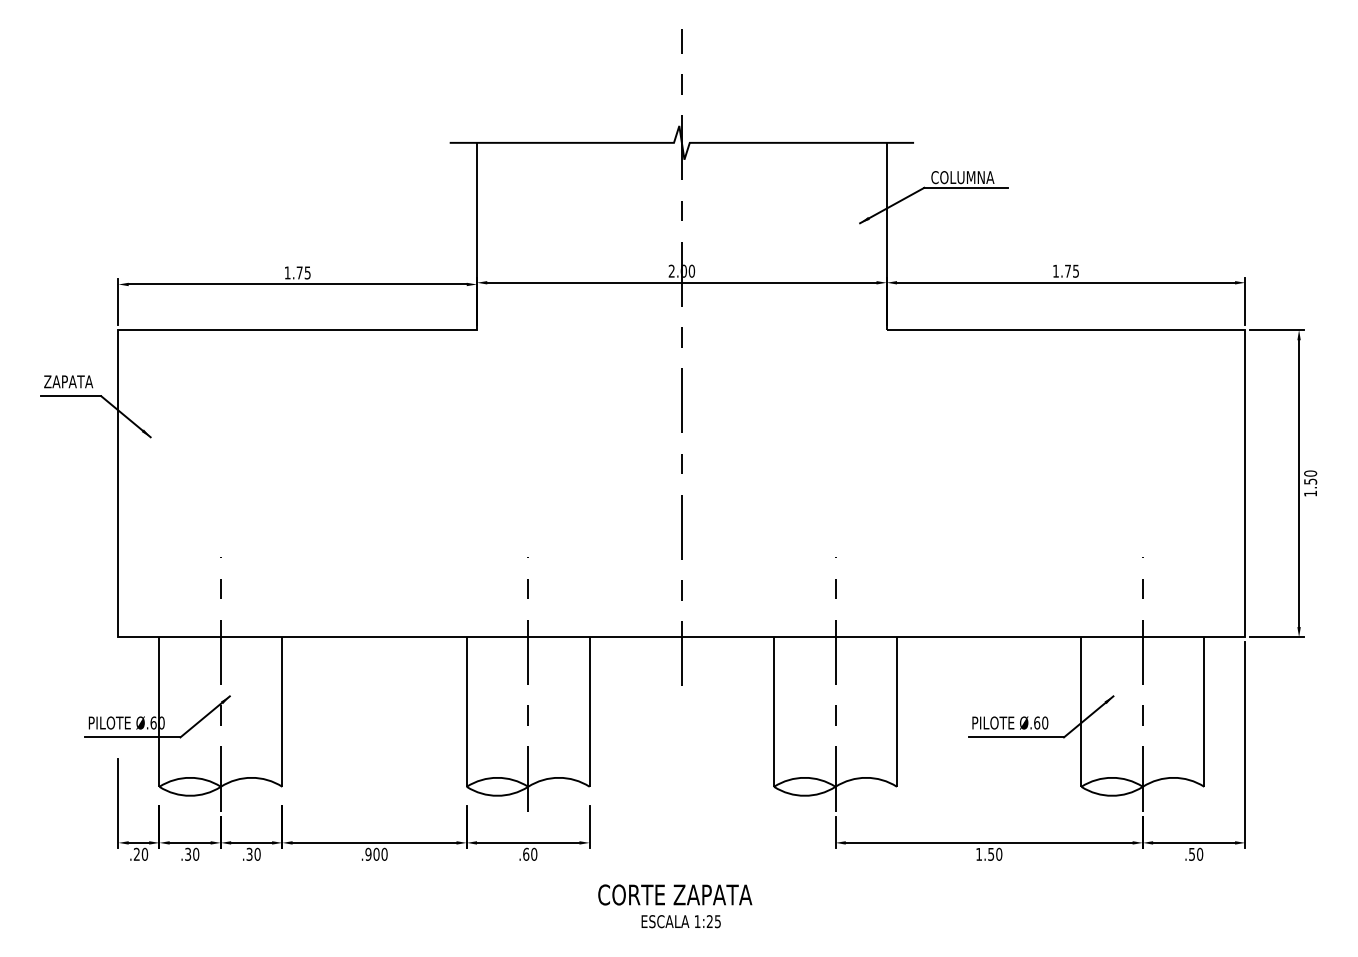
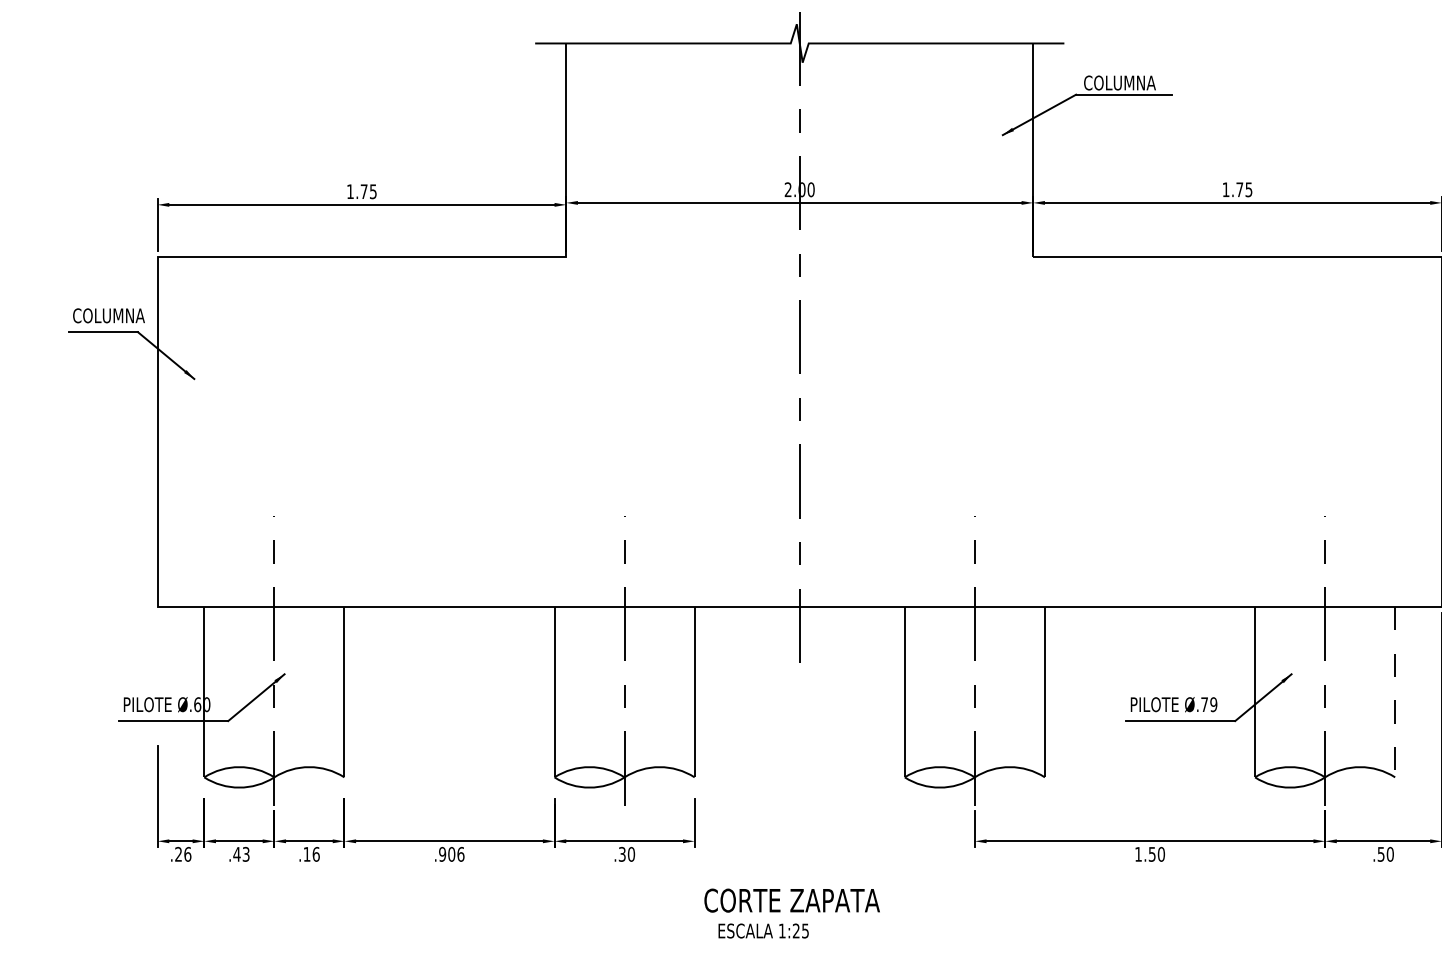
text: (75, 381) -> (108, 315), ZAPATA -> COLUMNA
line: (1204, 712) -> (1395, 692), solid -> dashed
text: (1041, 722) -> (1209, 704), Ø.60 -> Ø.79
text: (145, 853) -> (188, 853), .20 -> .26
text: (191, 853) -> (240, 853), .30 -> .43
text: (253, 853) -> (311, 853), .30 -> .16
text: (384, 853) -> (460, 853), .900 -> .906
text: (526, 853) -> (622, 853), .60 -> .30
text: (680, 921) -> (762, 930), moved

